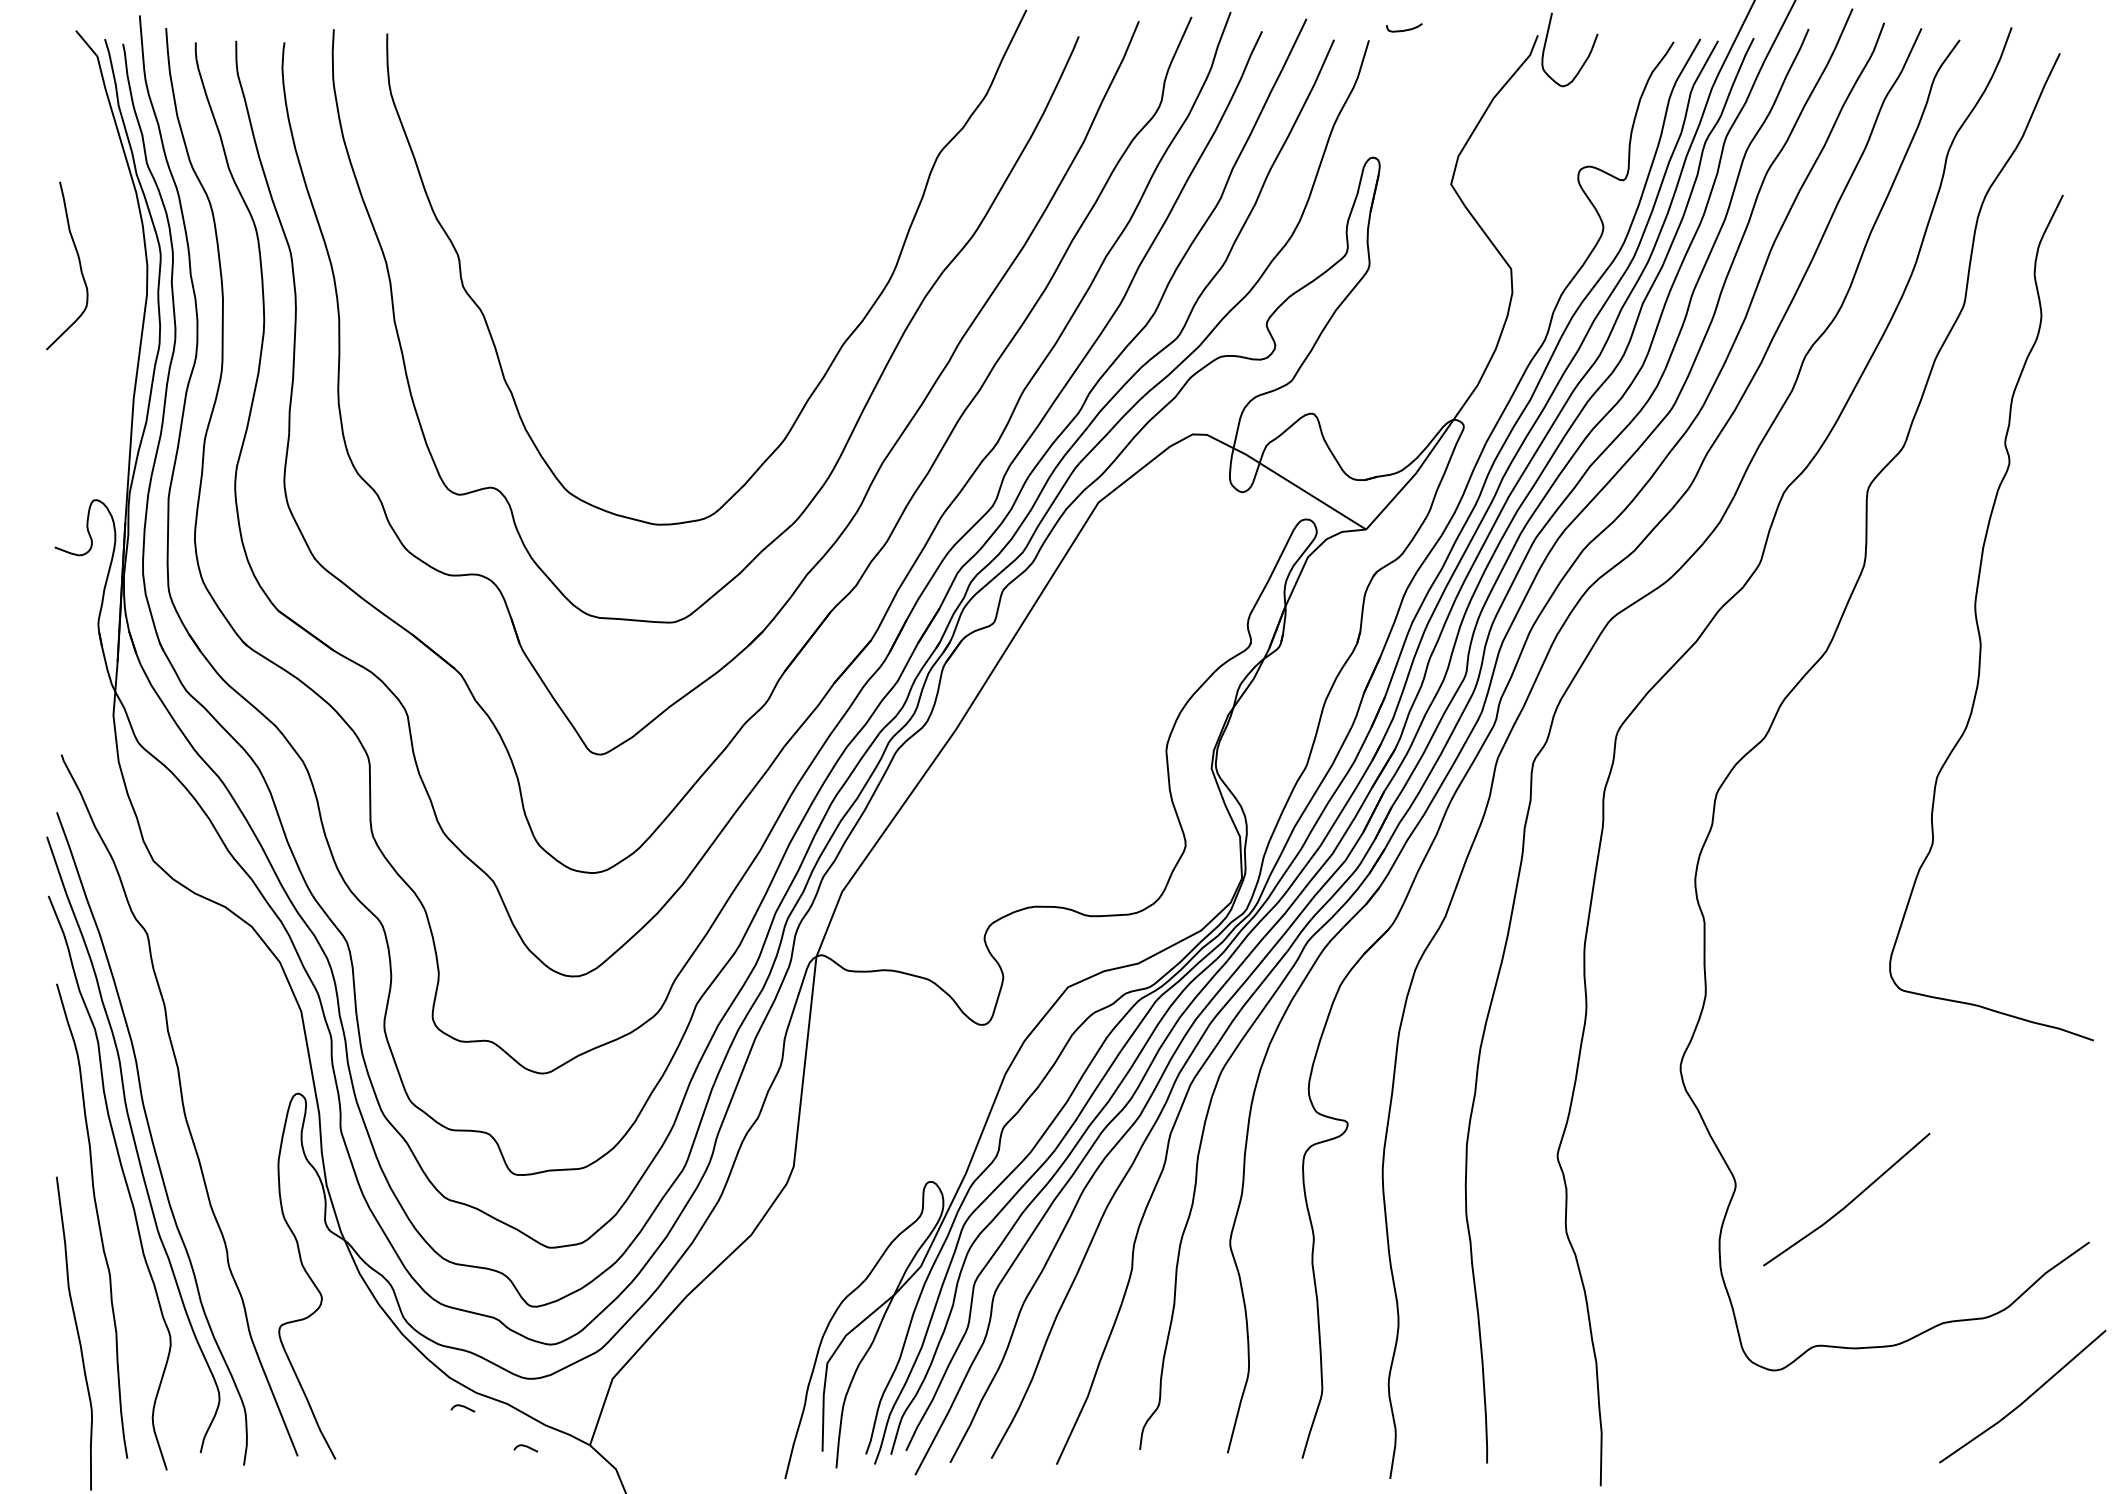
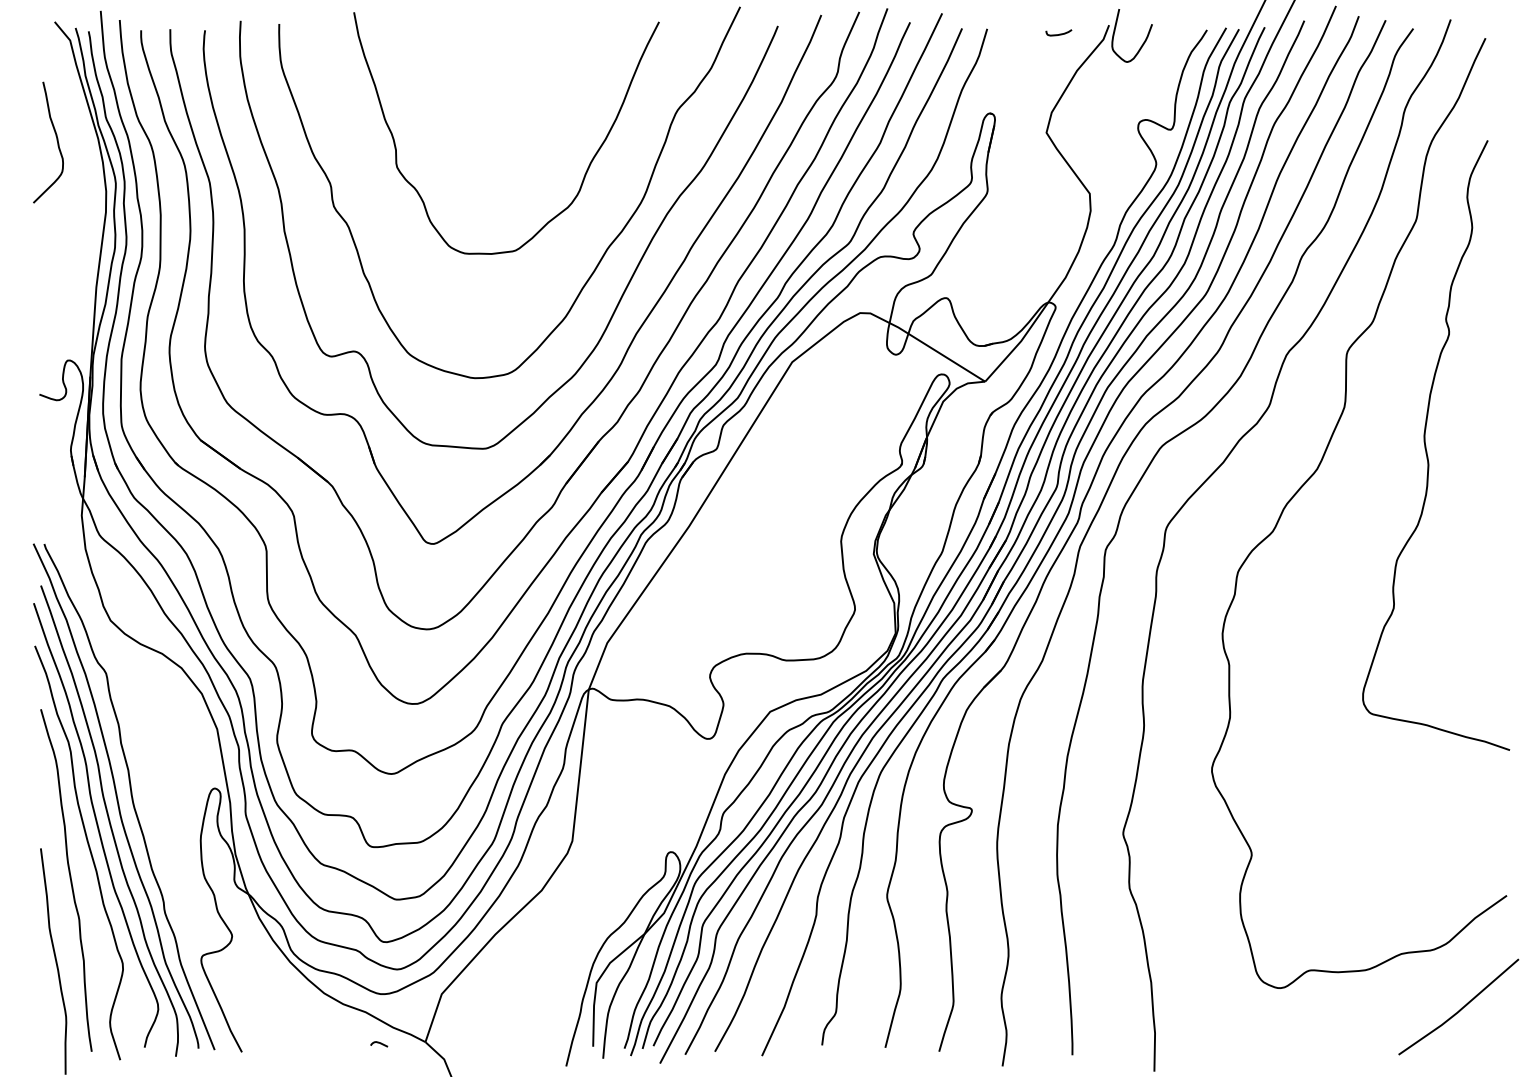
curve: (1404, 29) -> (1059, 34), moved
curve: (811, 240) -> (585, 173), added
curve: (78, 261) -> (56, 139), moved
curve: (161, 1104) -> (116, 796), added
line: (1849, 1202) -> (1333, 867), removed
curve: (462, 1407) -> (333, 1014), removed

